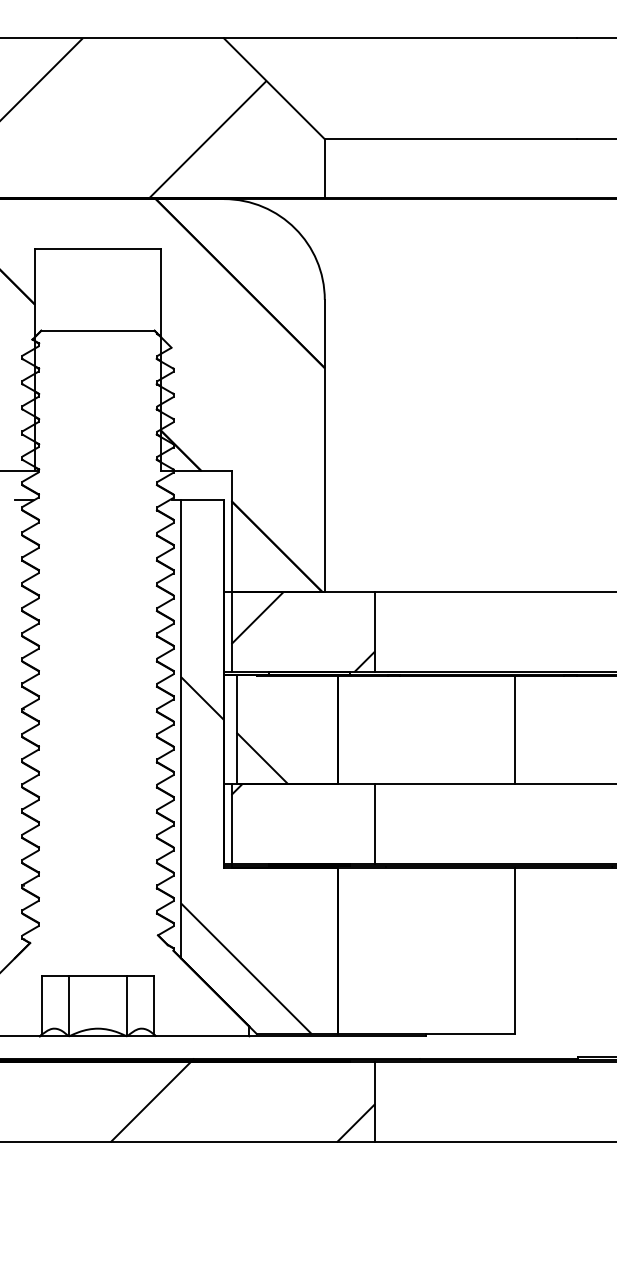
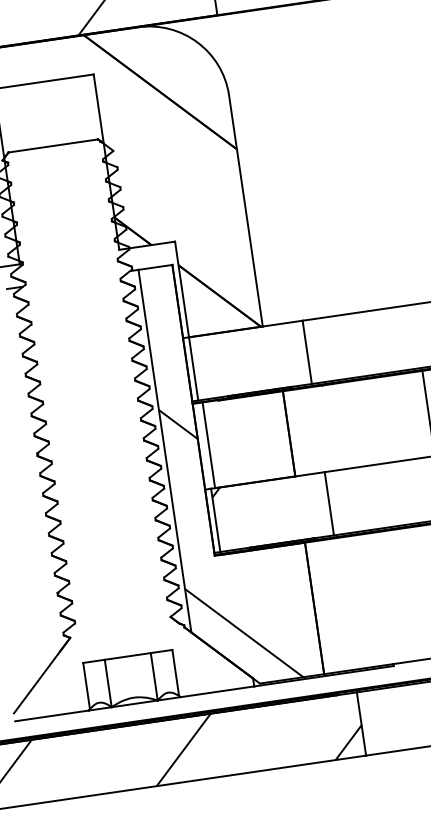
hatch: (303, 632) -> (250, 360), removed
hatch: (261, 757) -> (231, 464), removed

